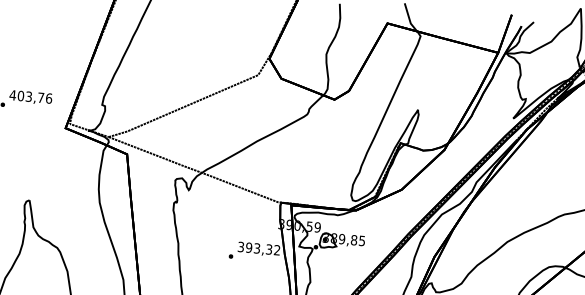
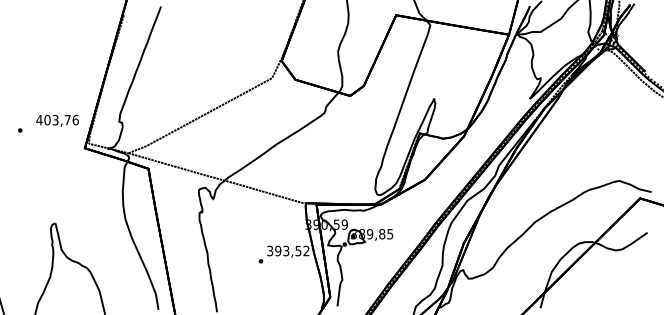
text: (30, 97) -> (57, 120), moved
text: (269, 249) -> (298, 250), 393,32 -> 393,52

